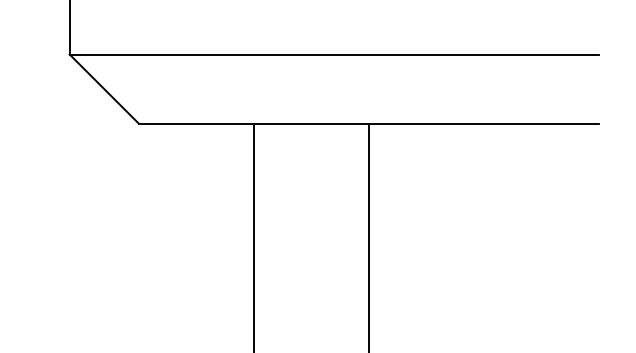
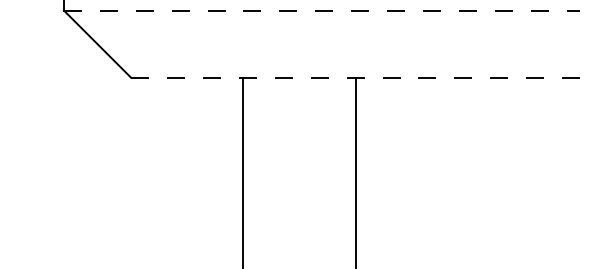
line: (334, 54) -> (322, 10), solid -> dashed
line: (368, 123) -> (355, 77), solid -> dashed

